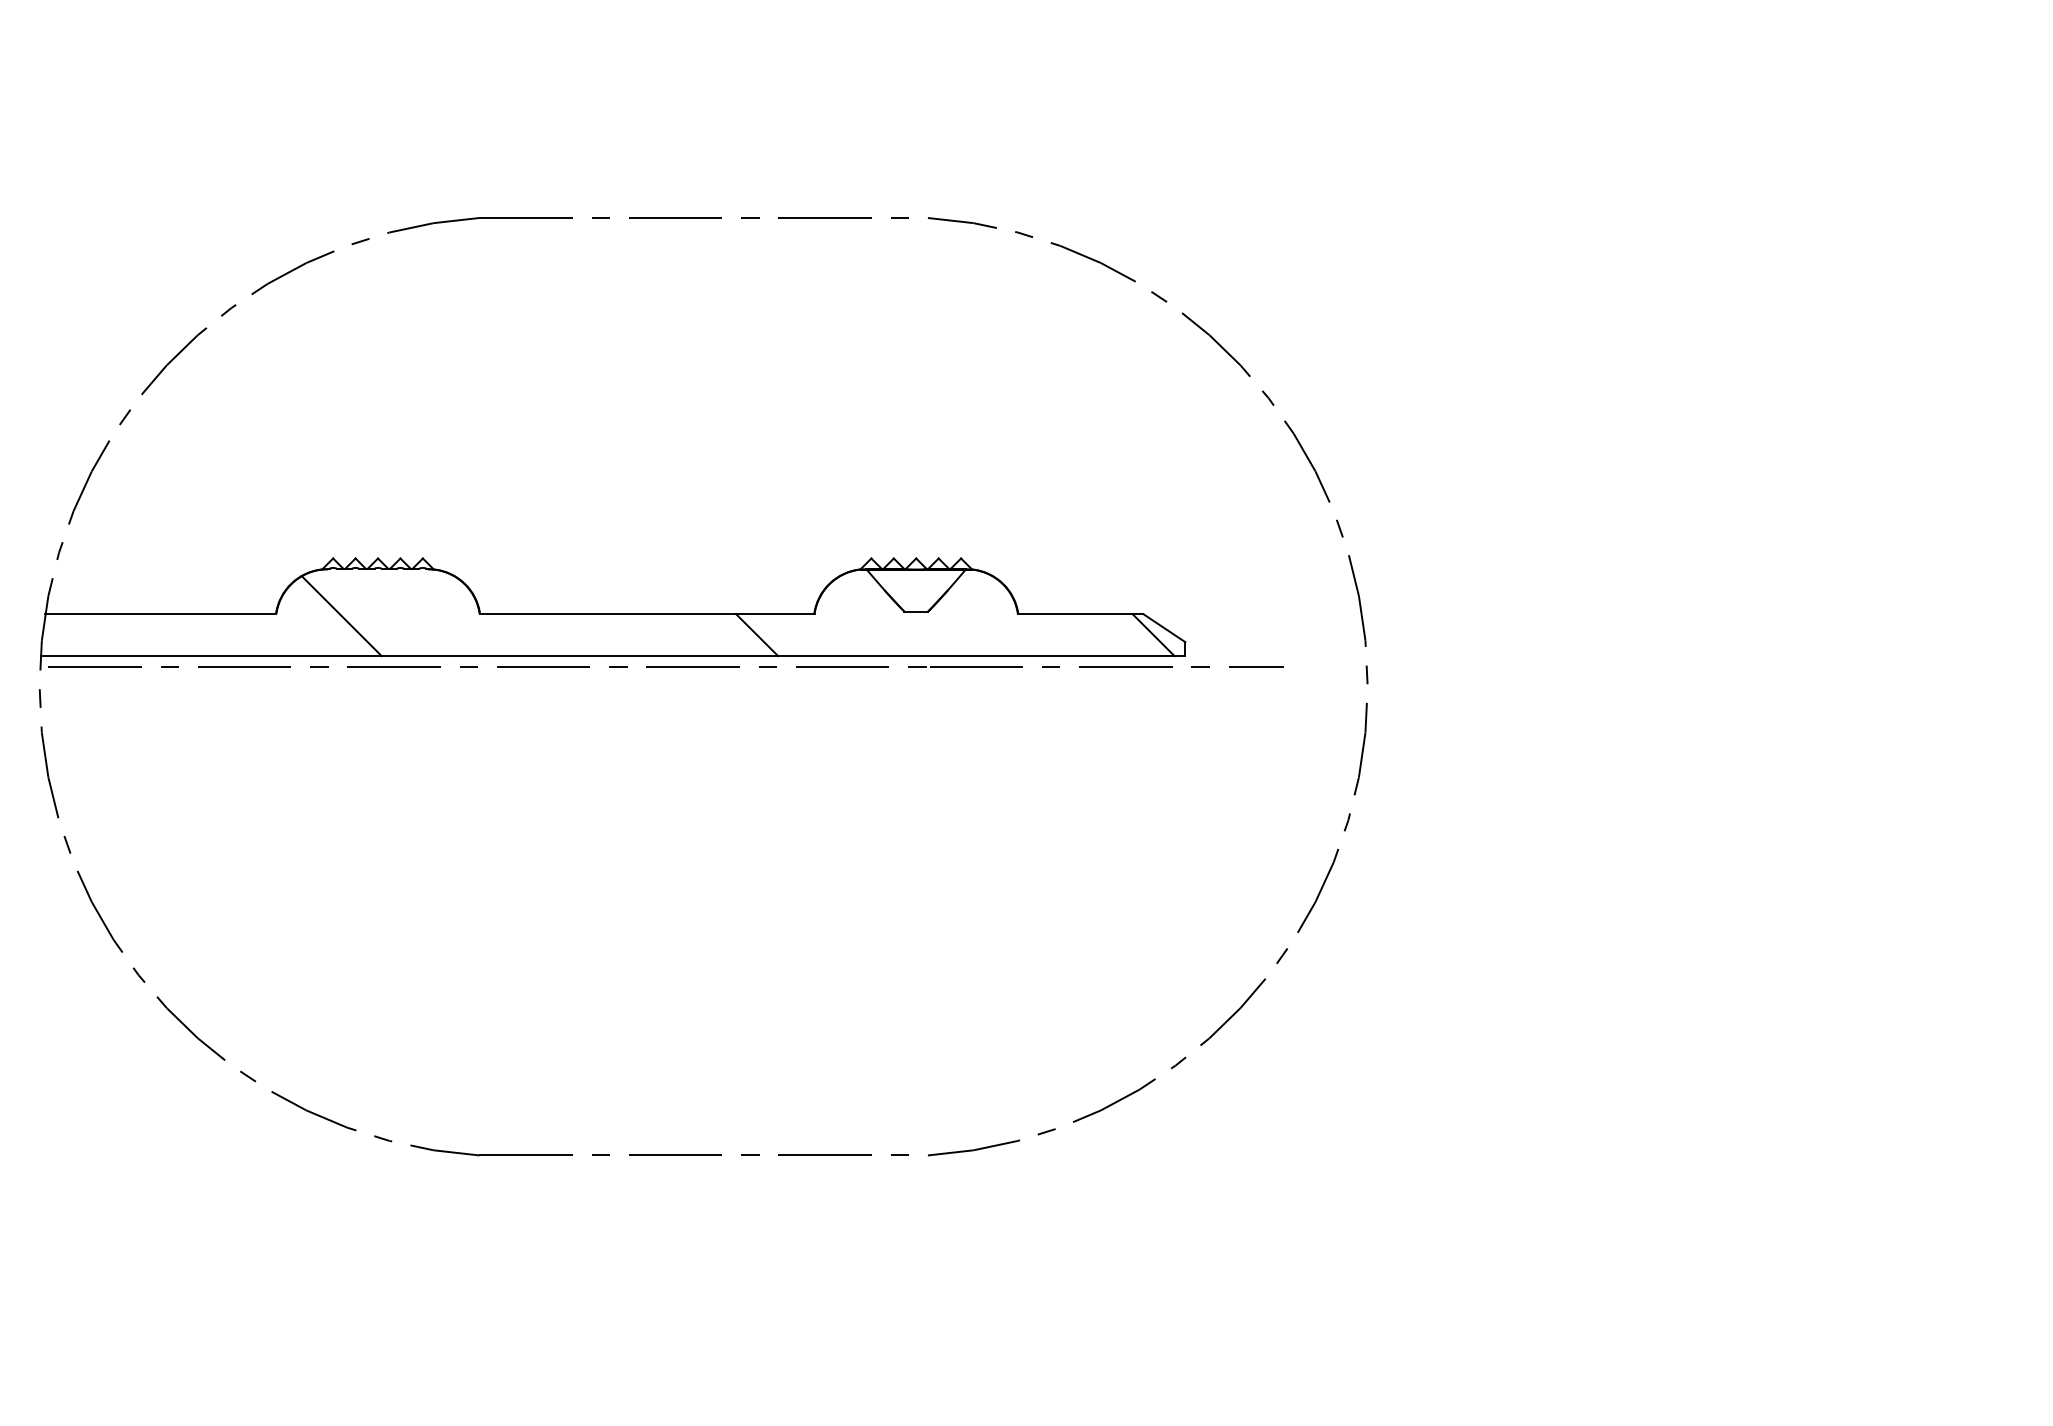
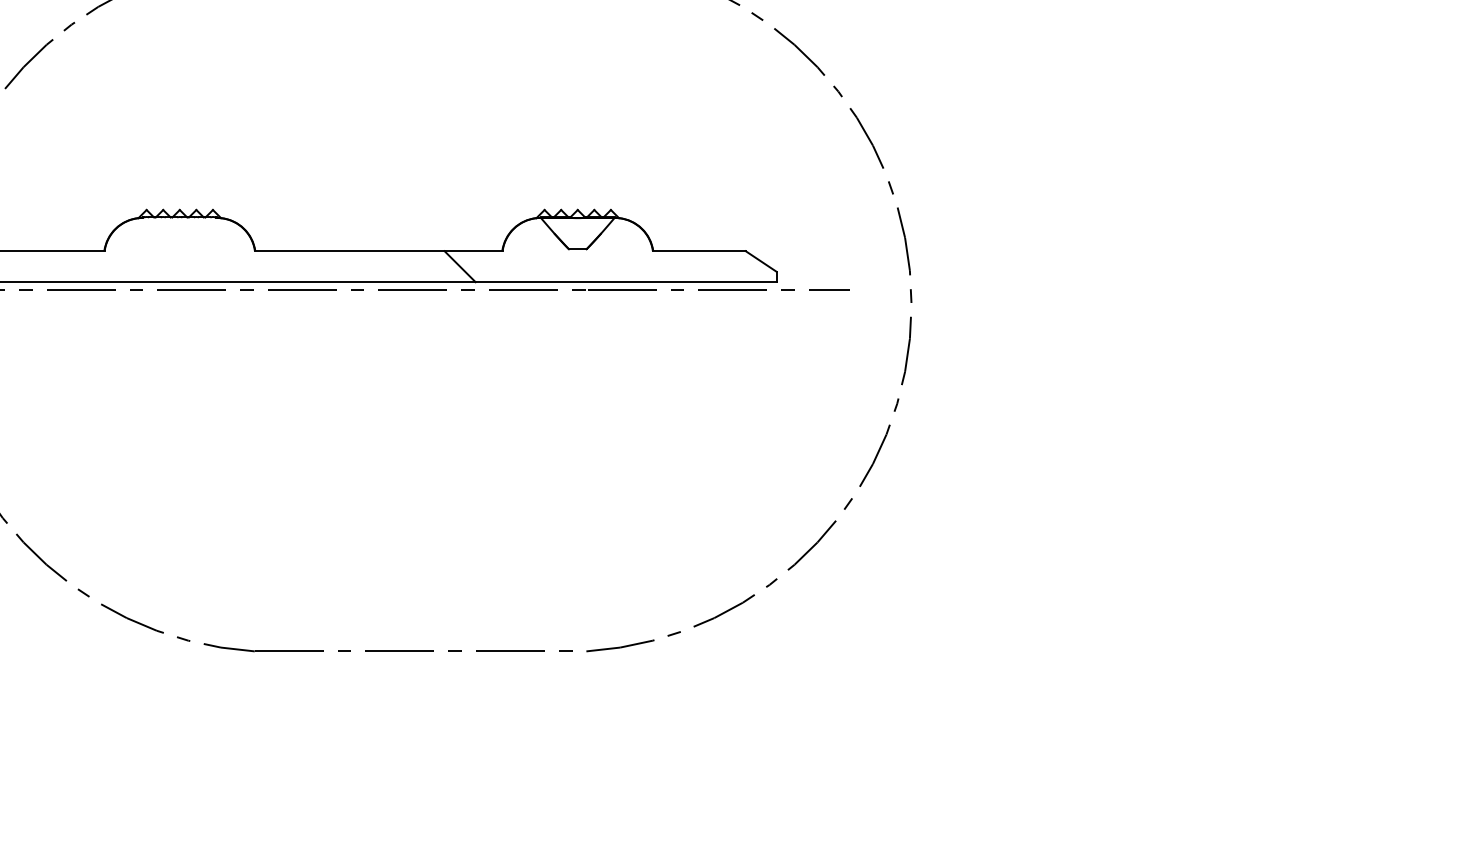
line: (341, 616) -> (152, 252), removed
line: (1153, 635) -> (753, 266), removed

